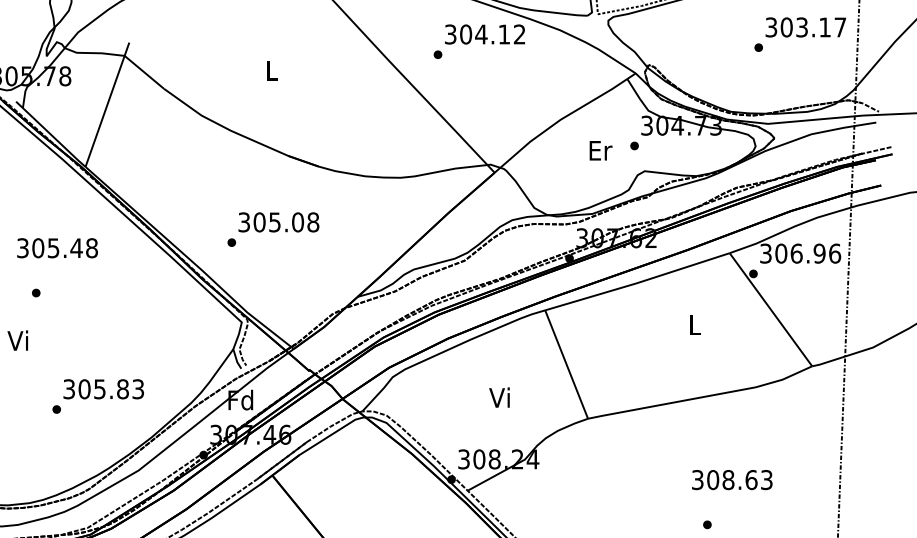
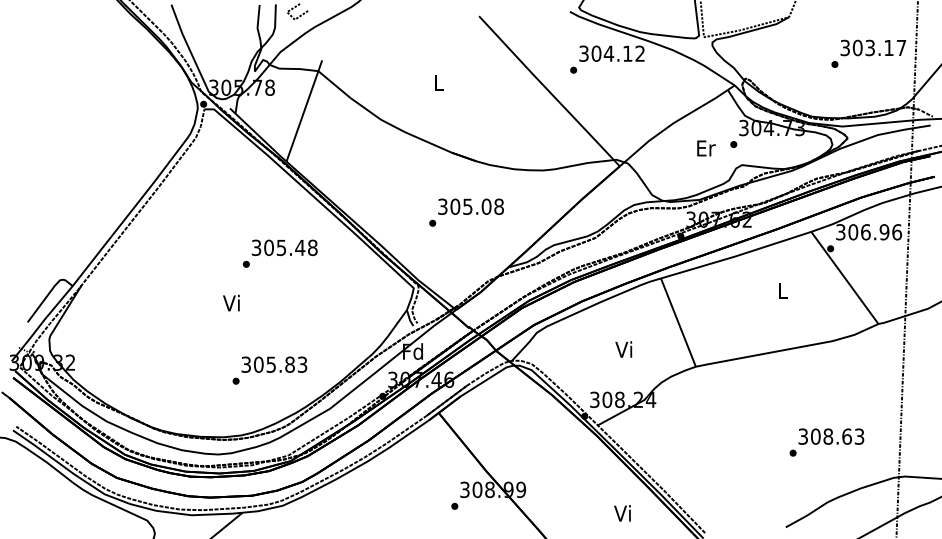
text: (273, 229) -> (466, 212), moved
text: (57, 247) -> (284, 247), moved
text: (97, 396) -> (269, 370), moved
text: (732, 479) -> (831, 436), moved

